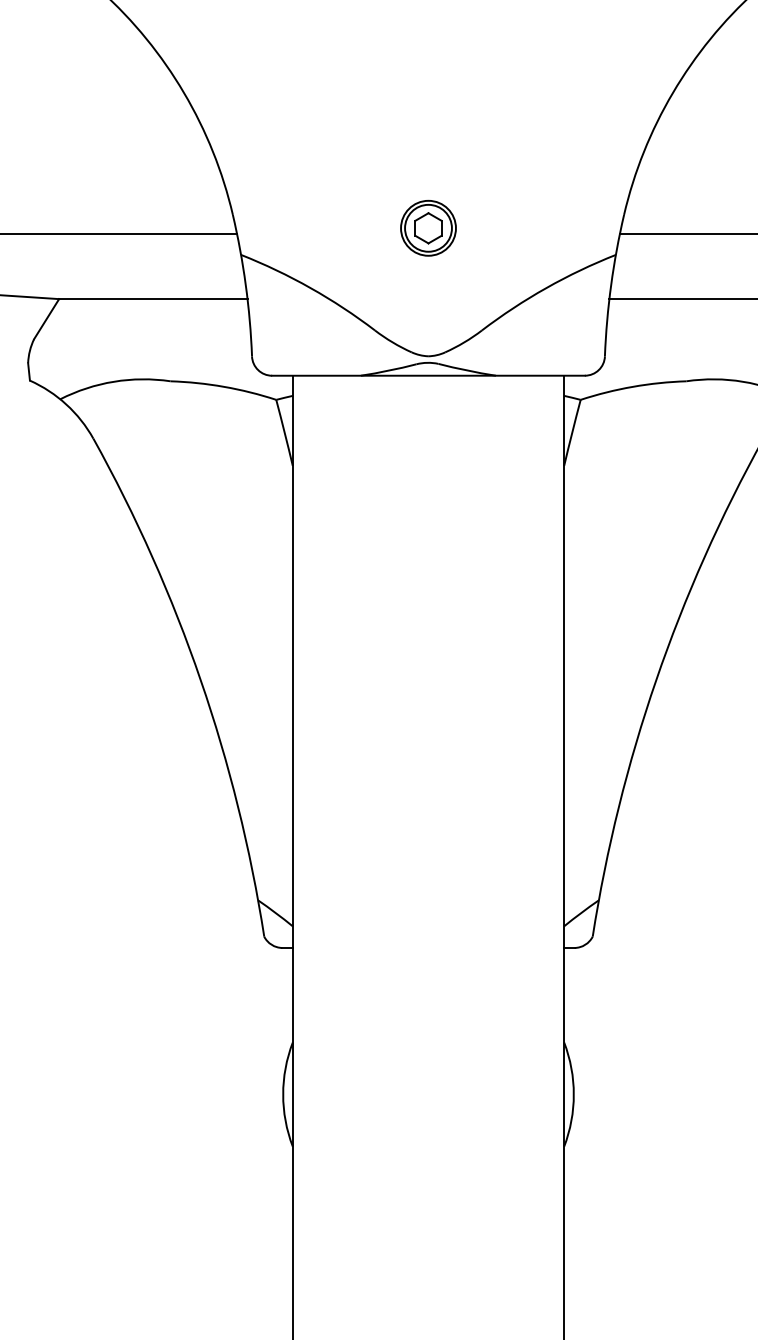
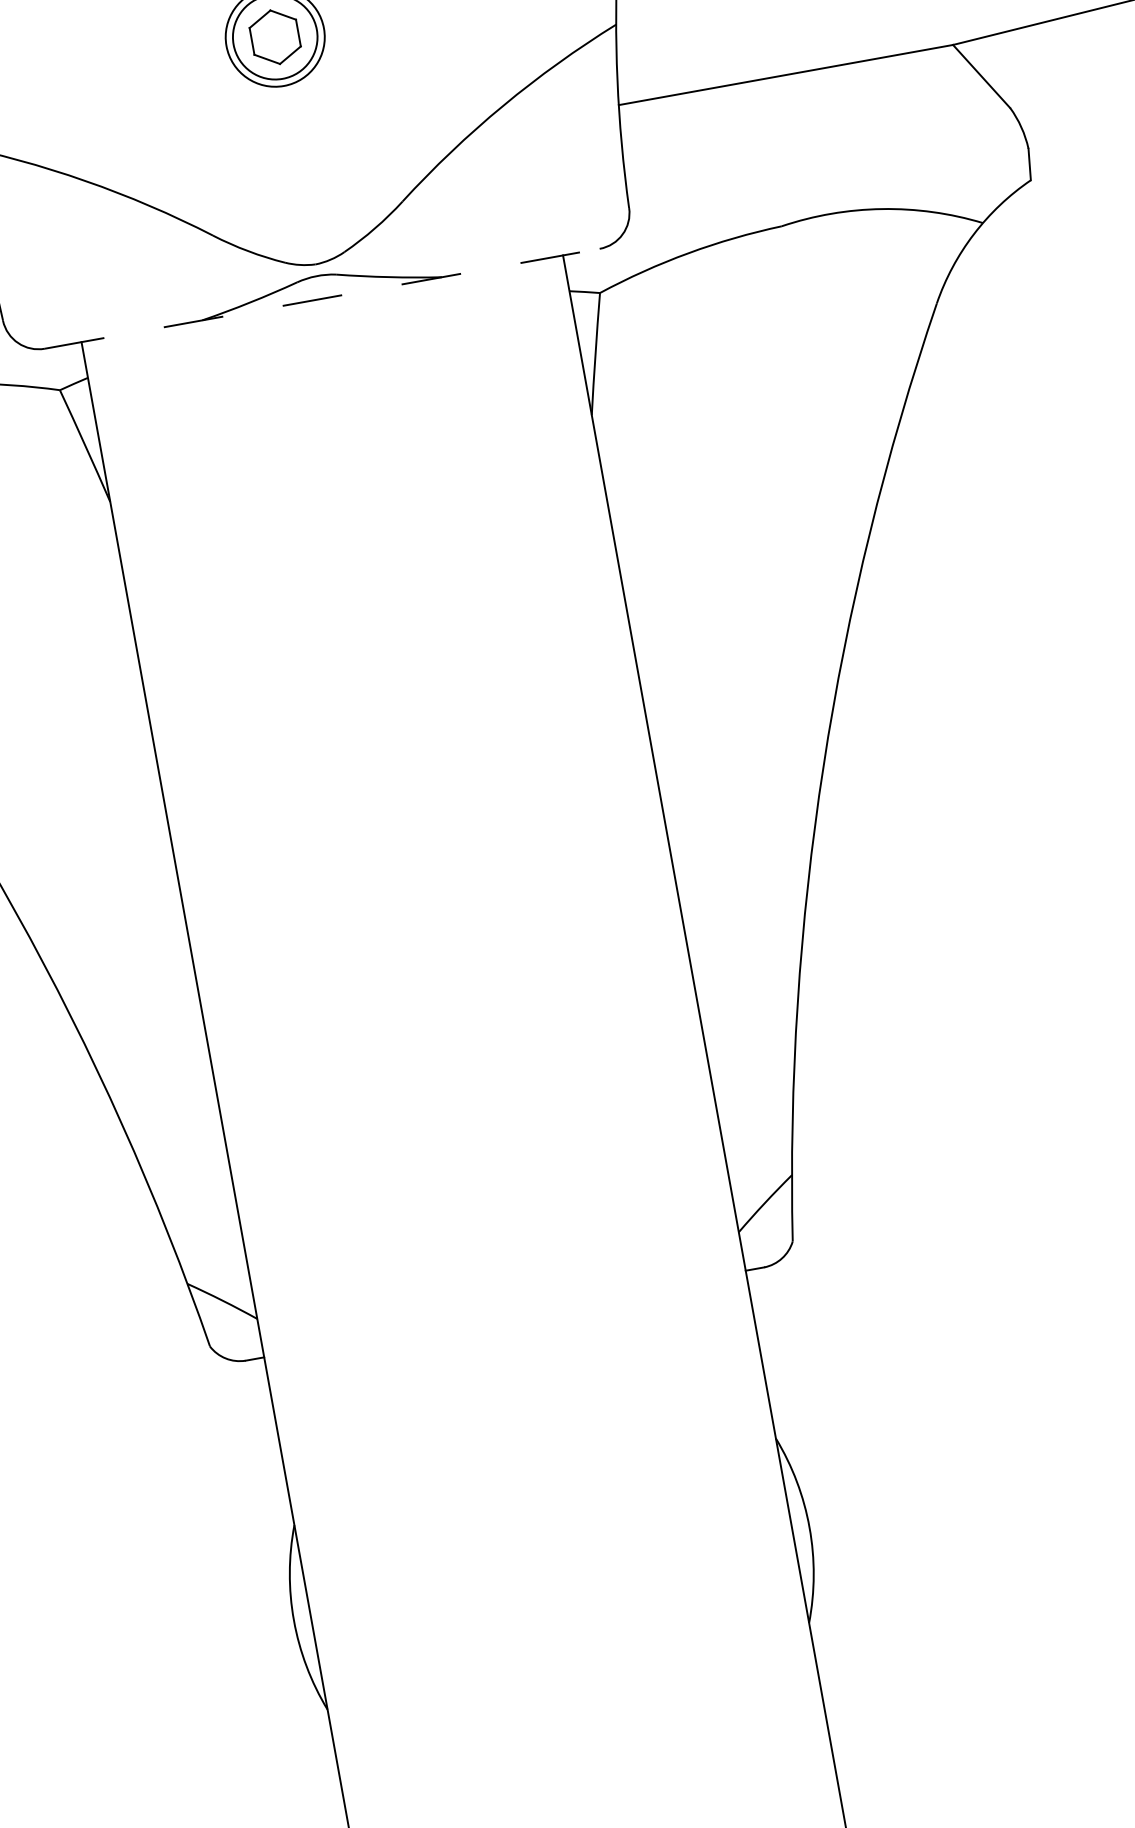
line: (429, 375) -> (323, 298), solid -> dashed

